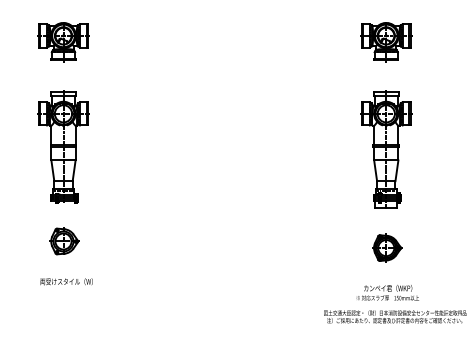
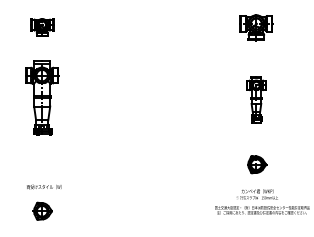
part: (63, 41) -> (42, 27), size x0.7
part: (386, 149) -> (256, 99), size x0.6
part: (63, 240) -> (42, 210), moved

